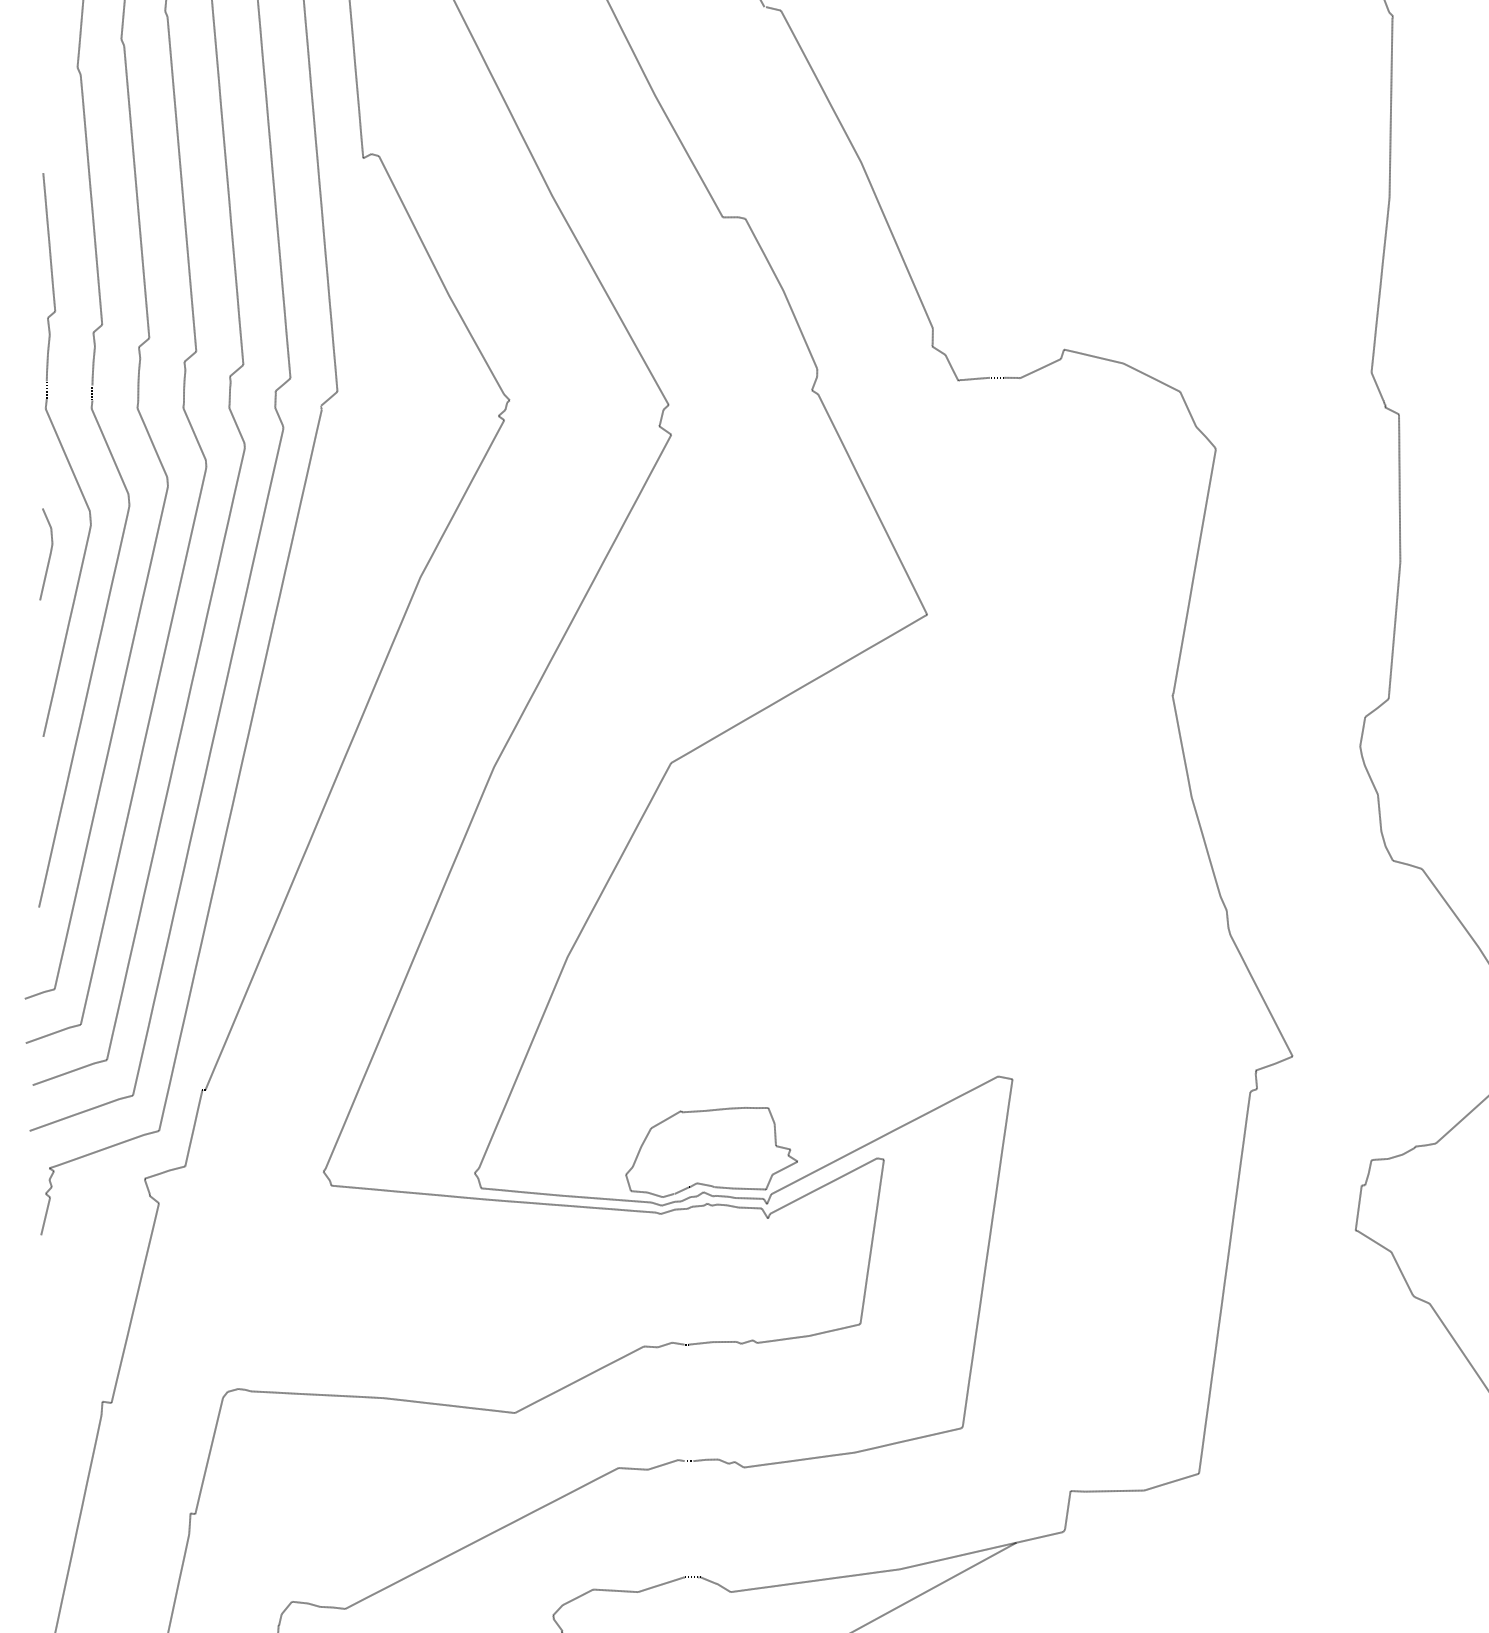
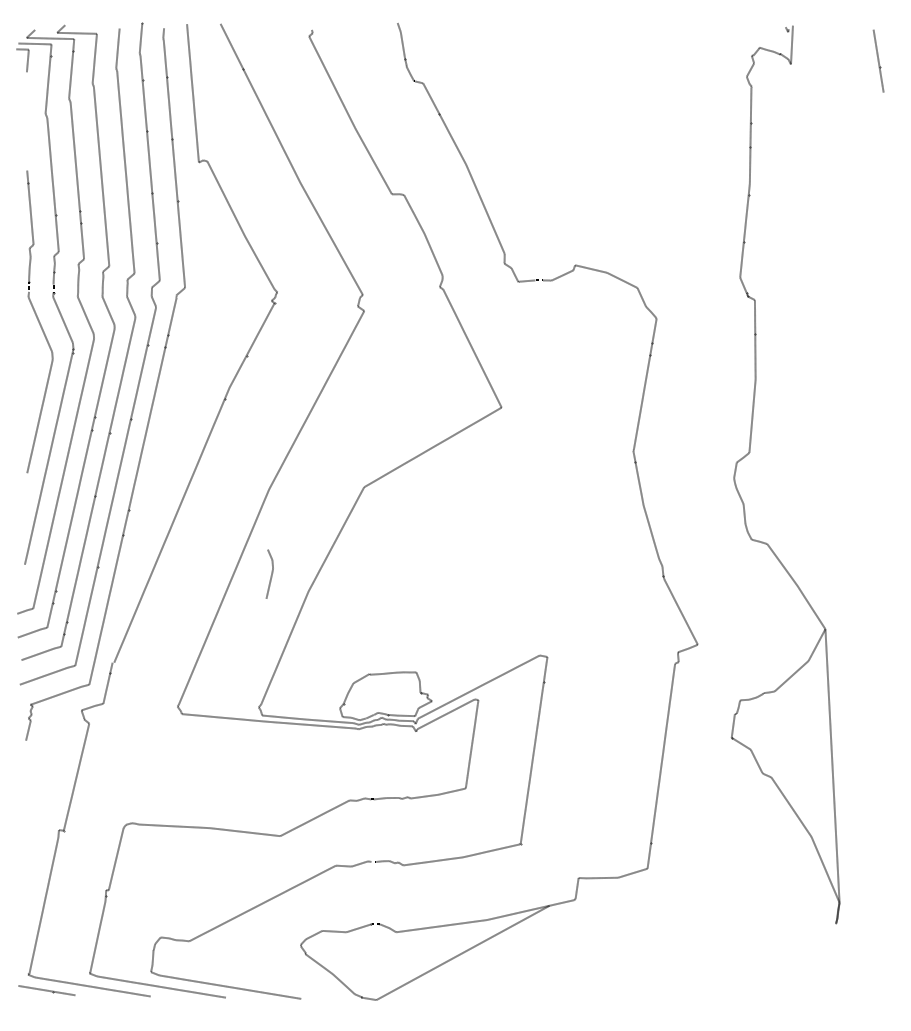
curve: (49, 553) -> (271, 573), moved

